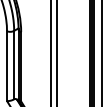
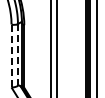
line: (13, 64) -> (17, 54), solid -> dashed
line: (7, 65) -> (11, 55), solid -> dashed

